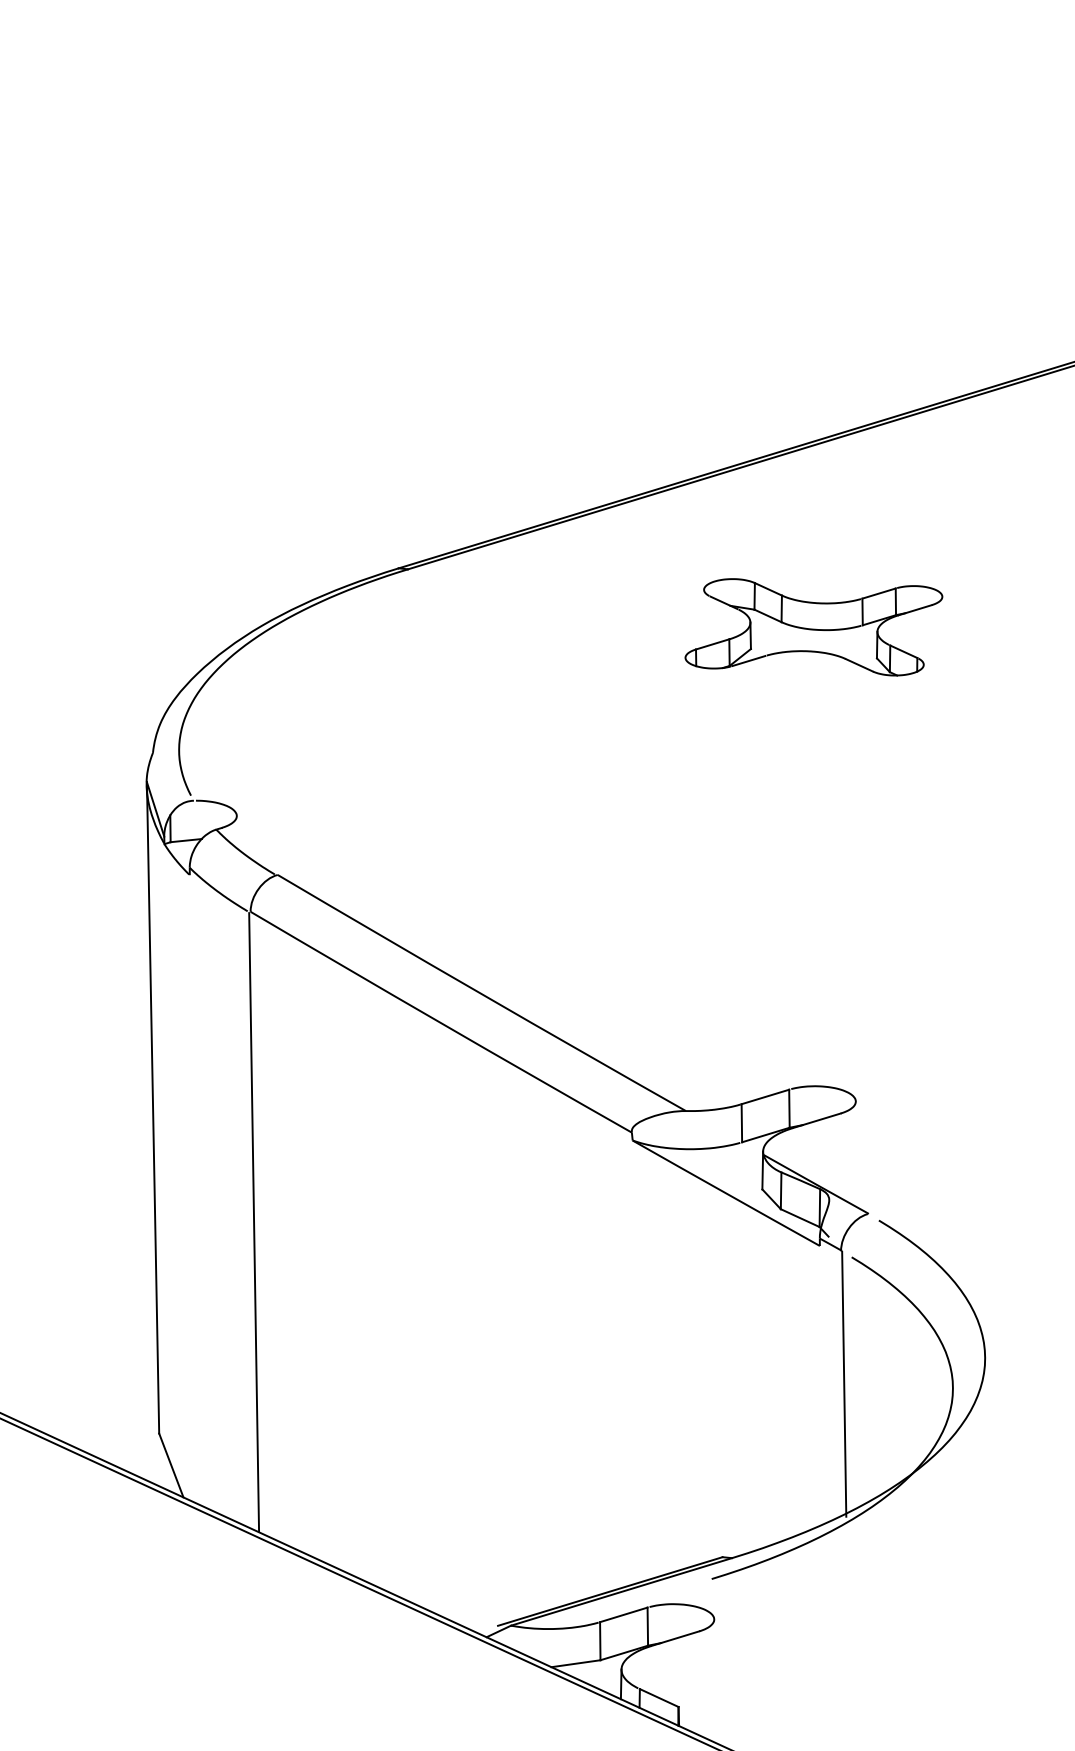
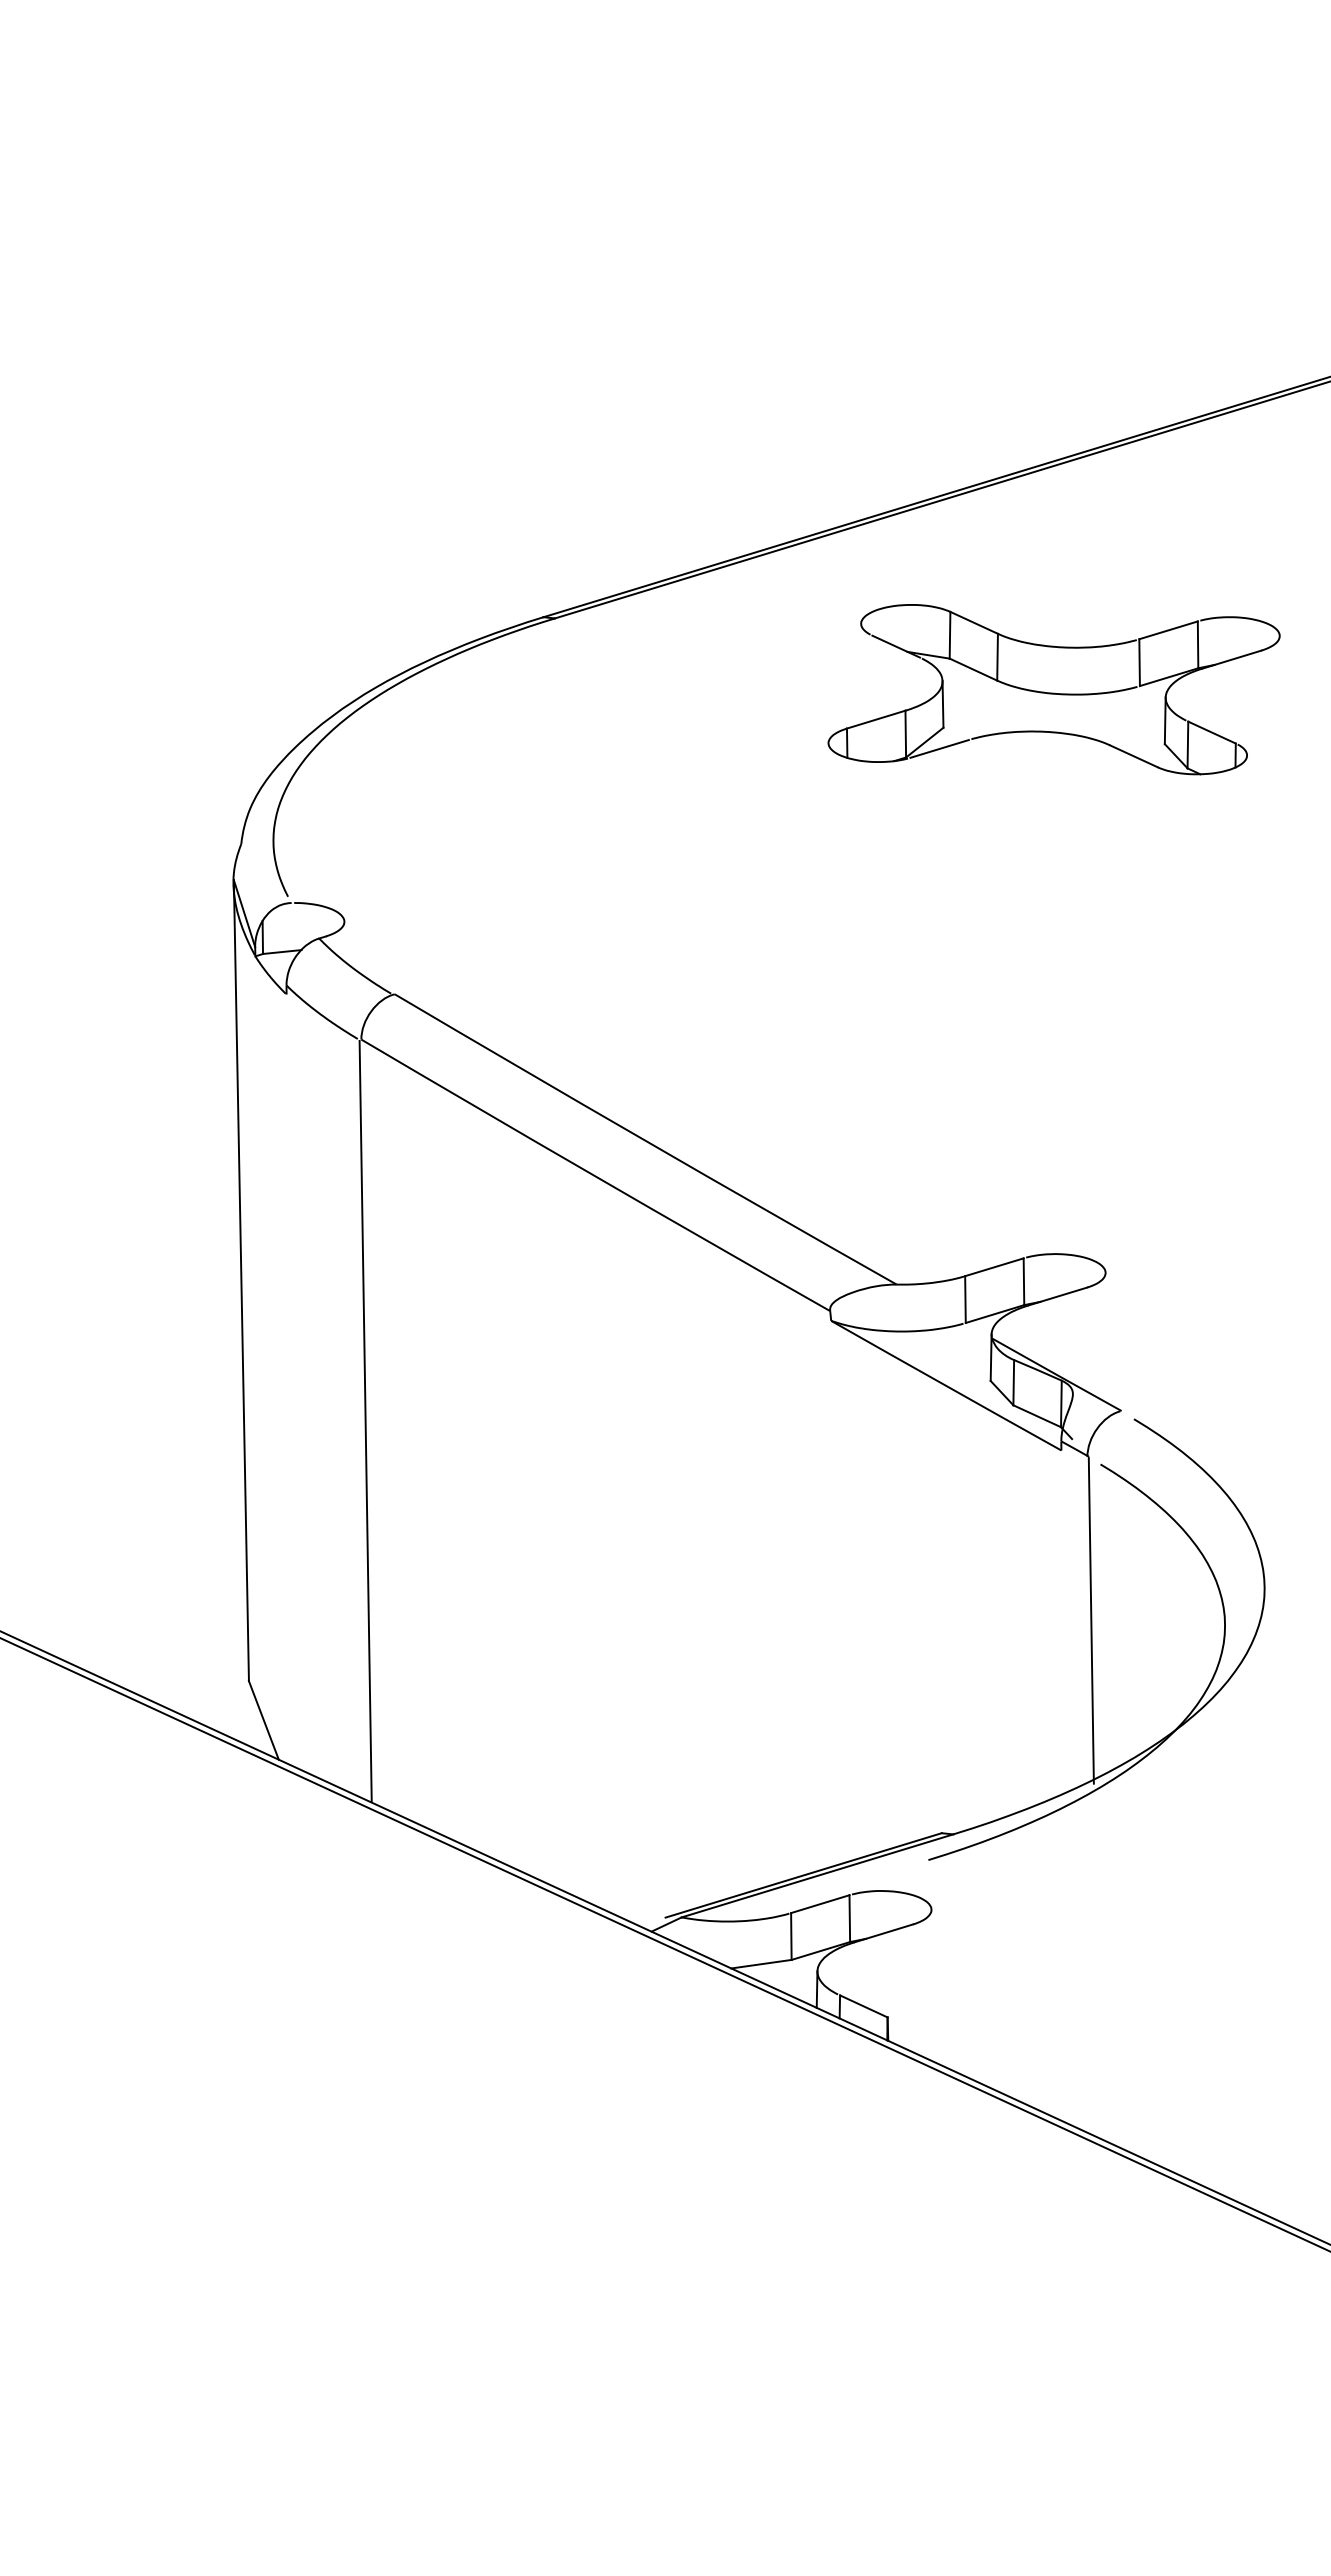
part: (813, 627) -> (1053, 689), size x1.43

